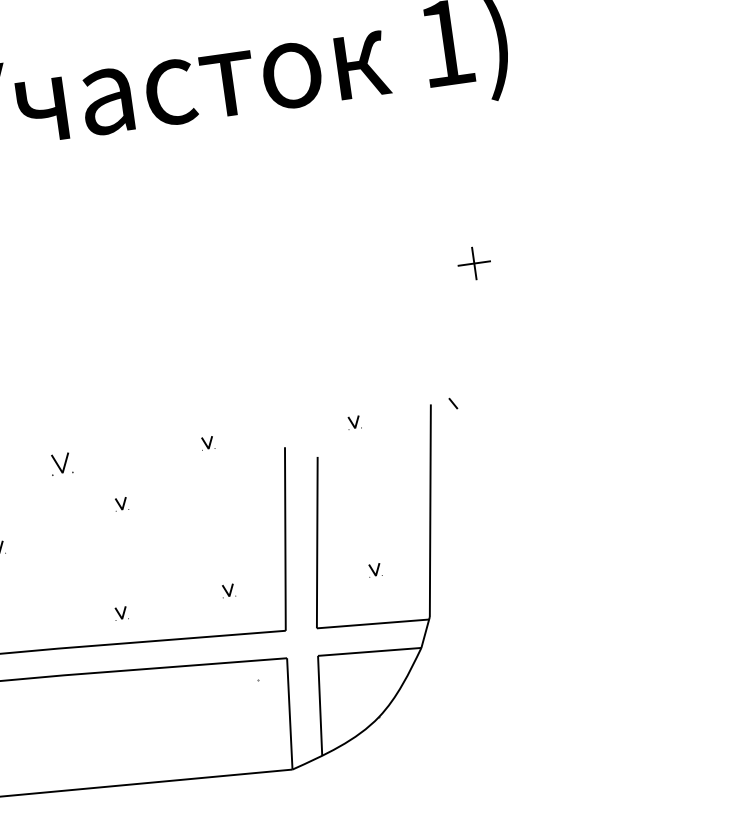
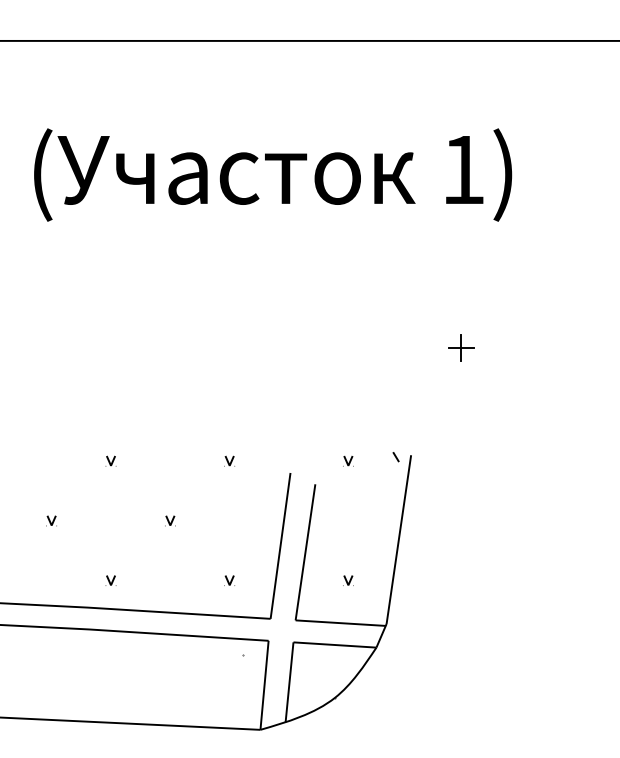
line: (452, 404) -> (395, 457), moved
part: (60, 463) -> (110, 460), size x0.62
part: (121, 503) -> (170, 520), moved
part: (120, 613) -> (110, 580), moved

